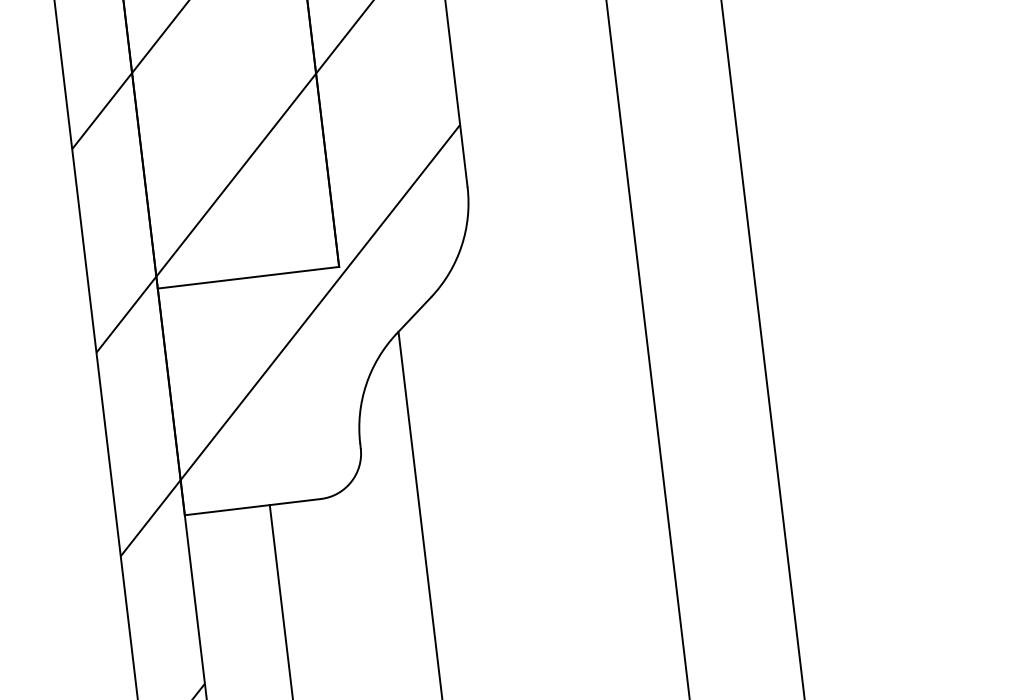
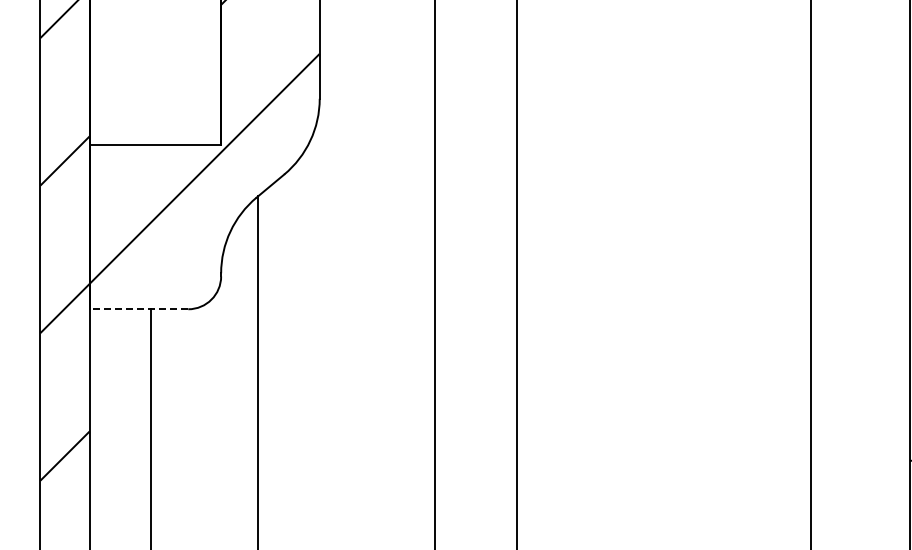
hatch: (236, 174) -> (155, 70), removed
line: (252, 507) -> (138, 309), solid -> dashed

